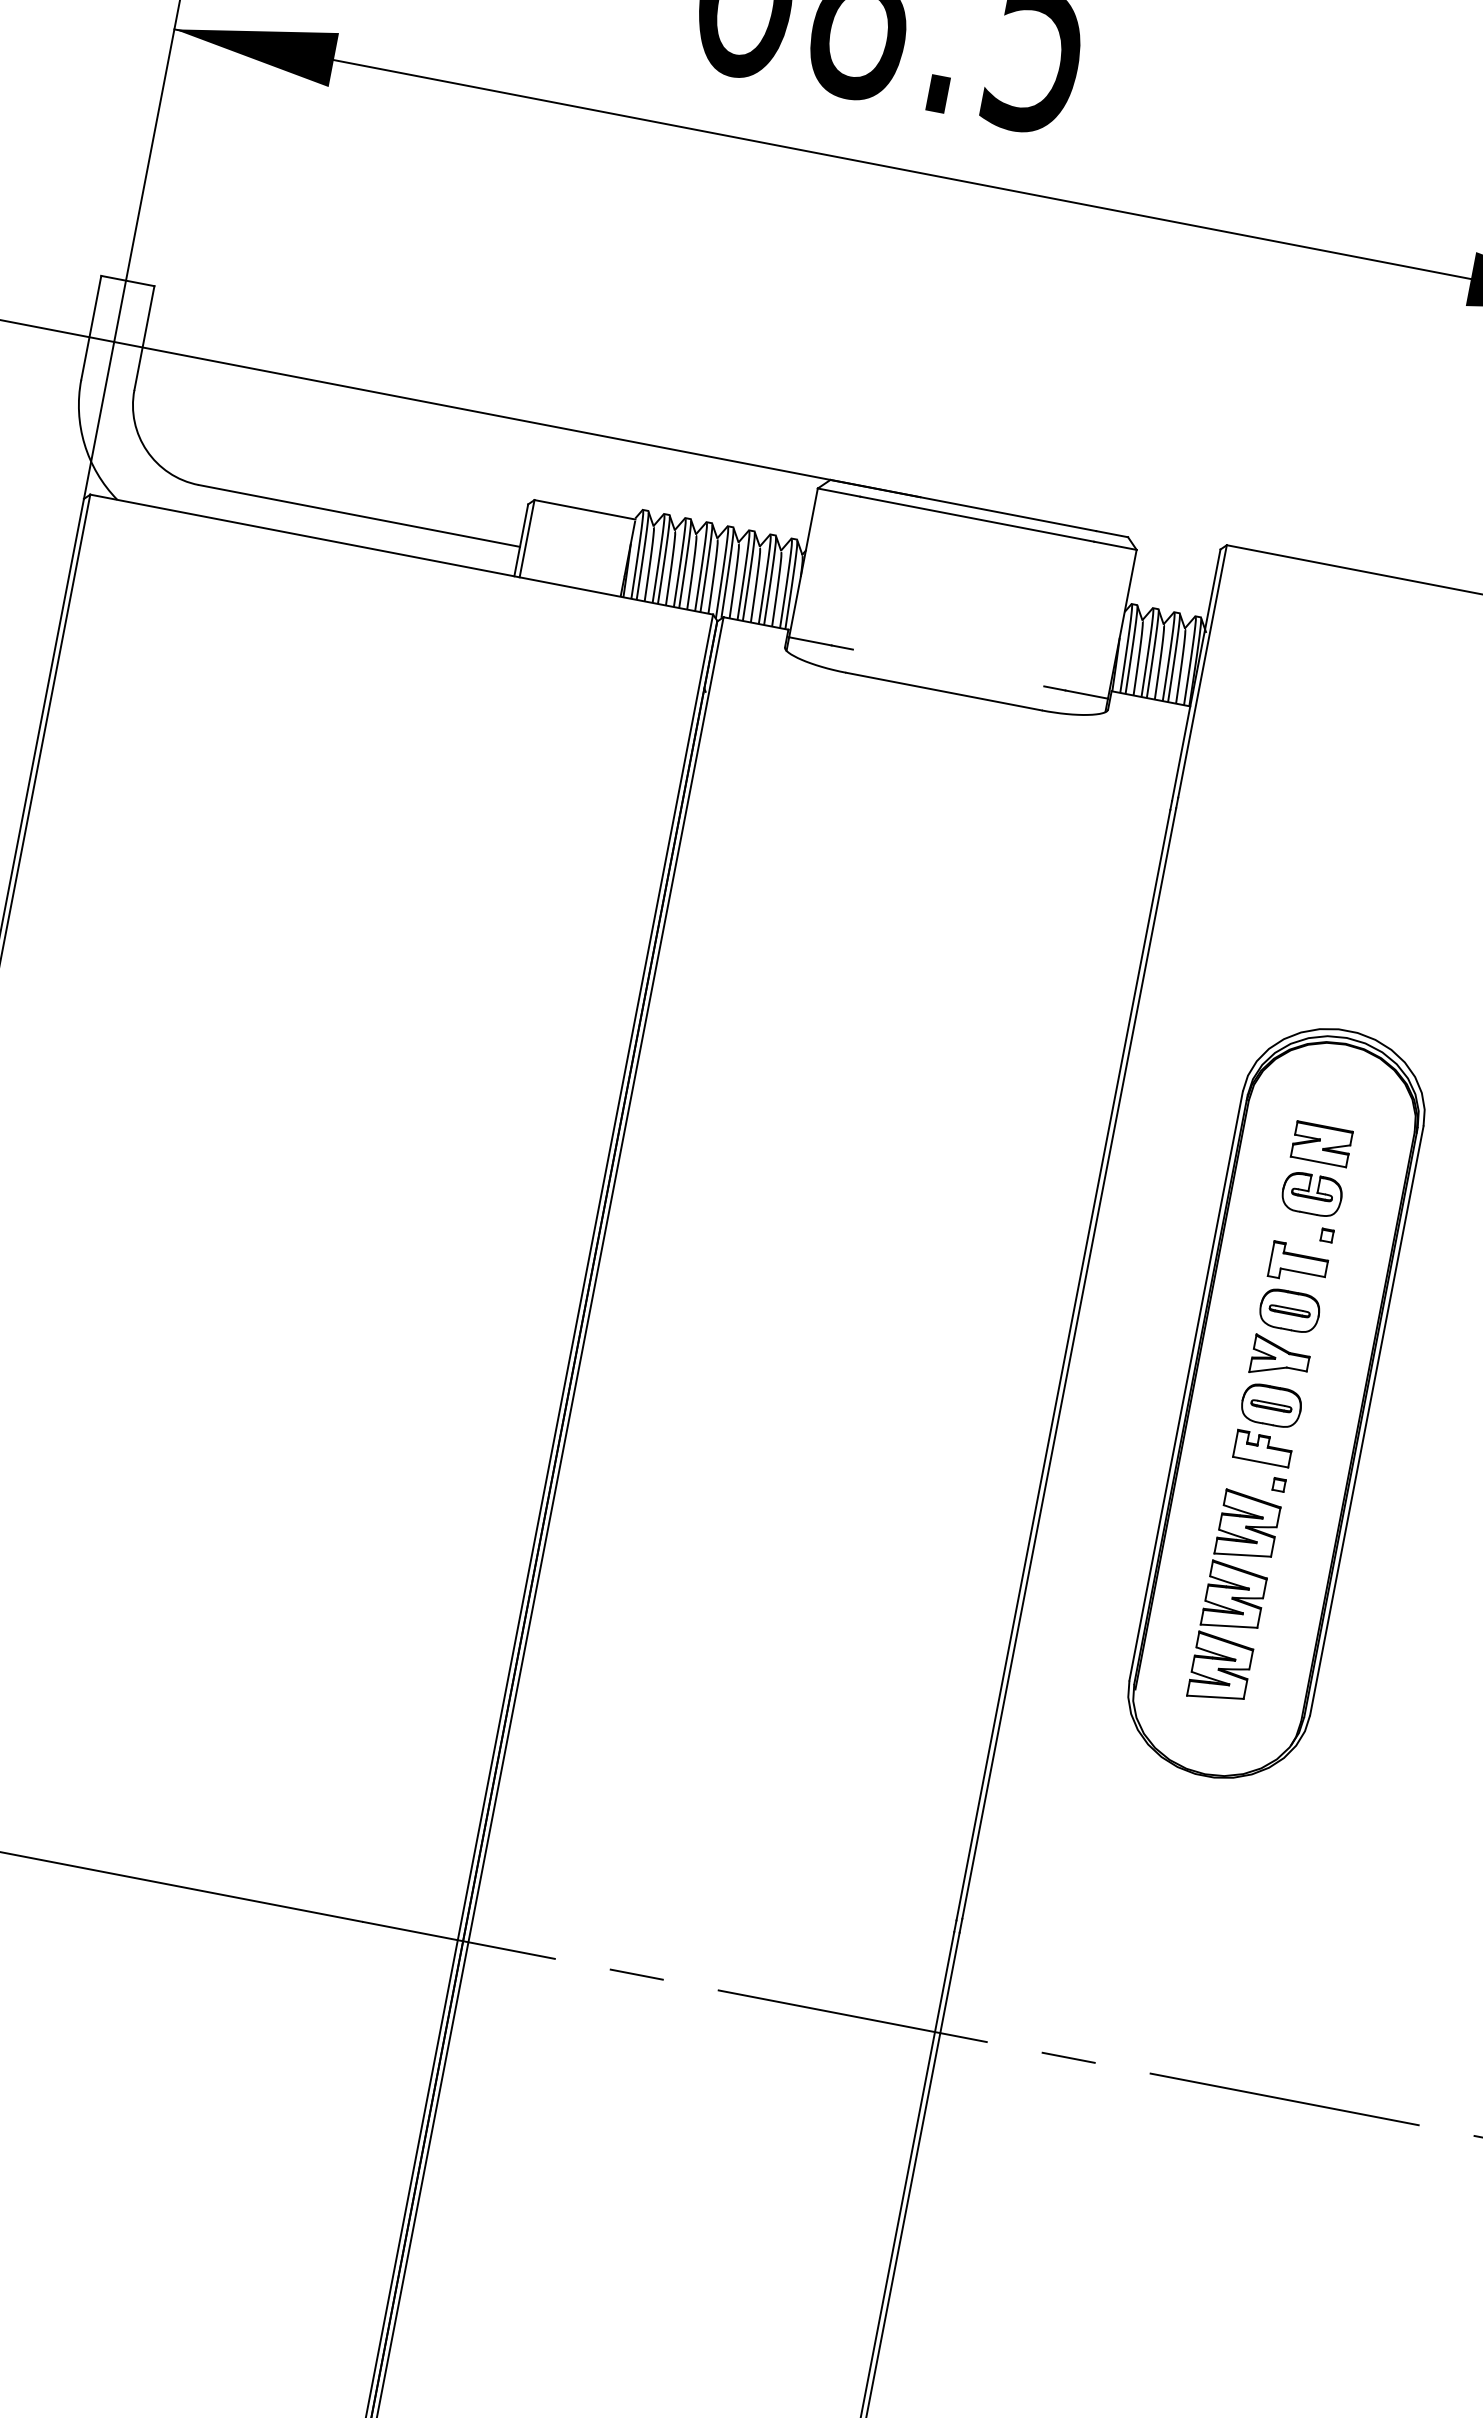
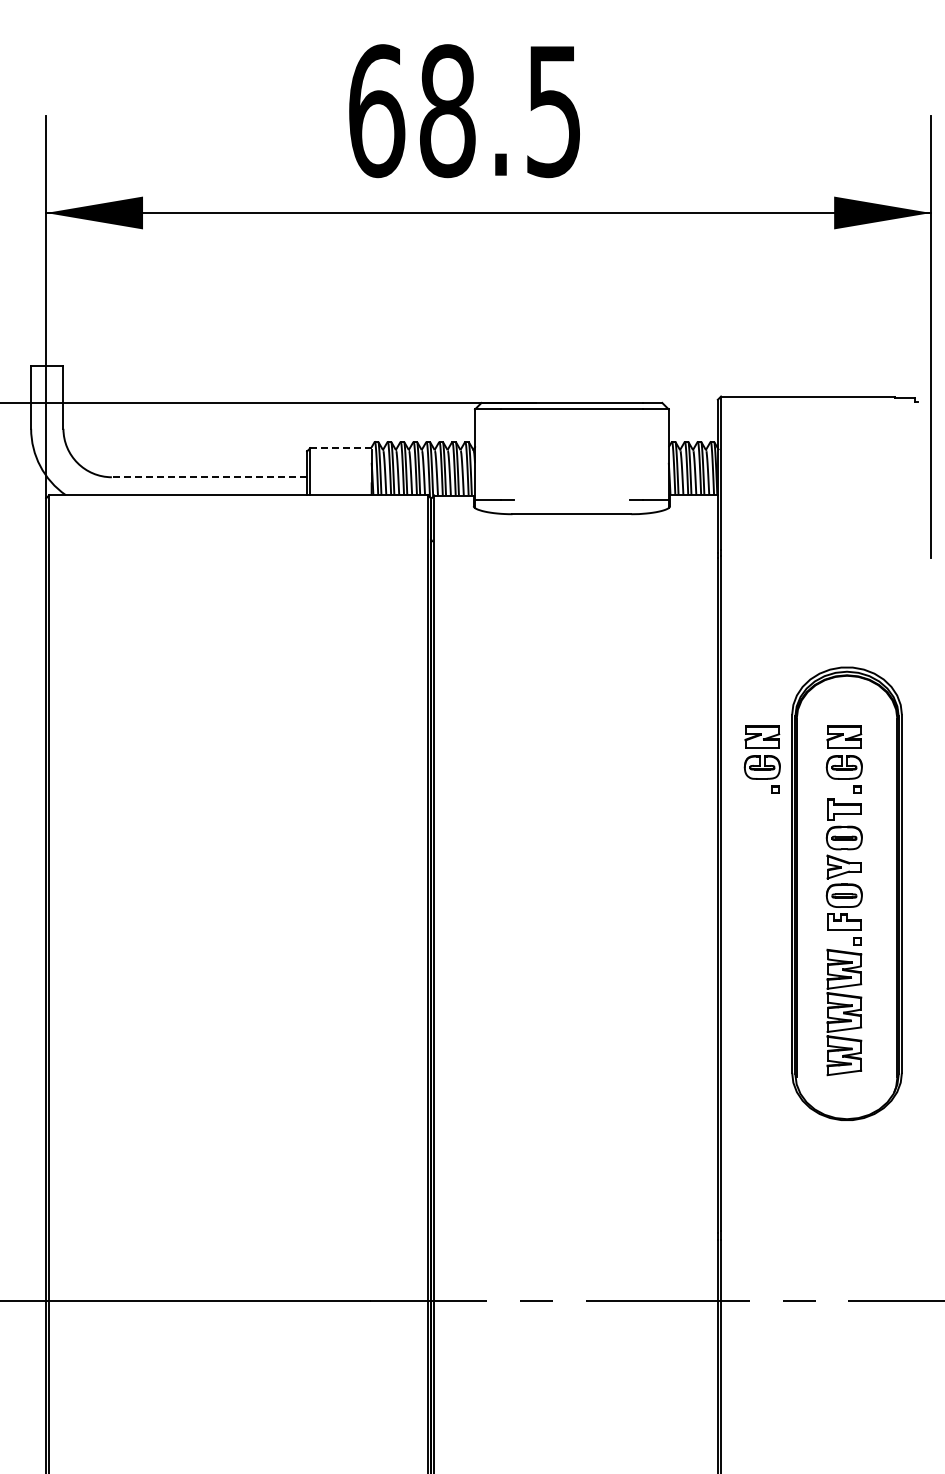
line: (585, 510) -> (341, 448), solid -> dashed
line: (359, 516) -> (209, 477), solid -> dashed
part: (1178, 1155) -> (761, 759), added

